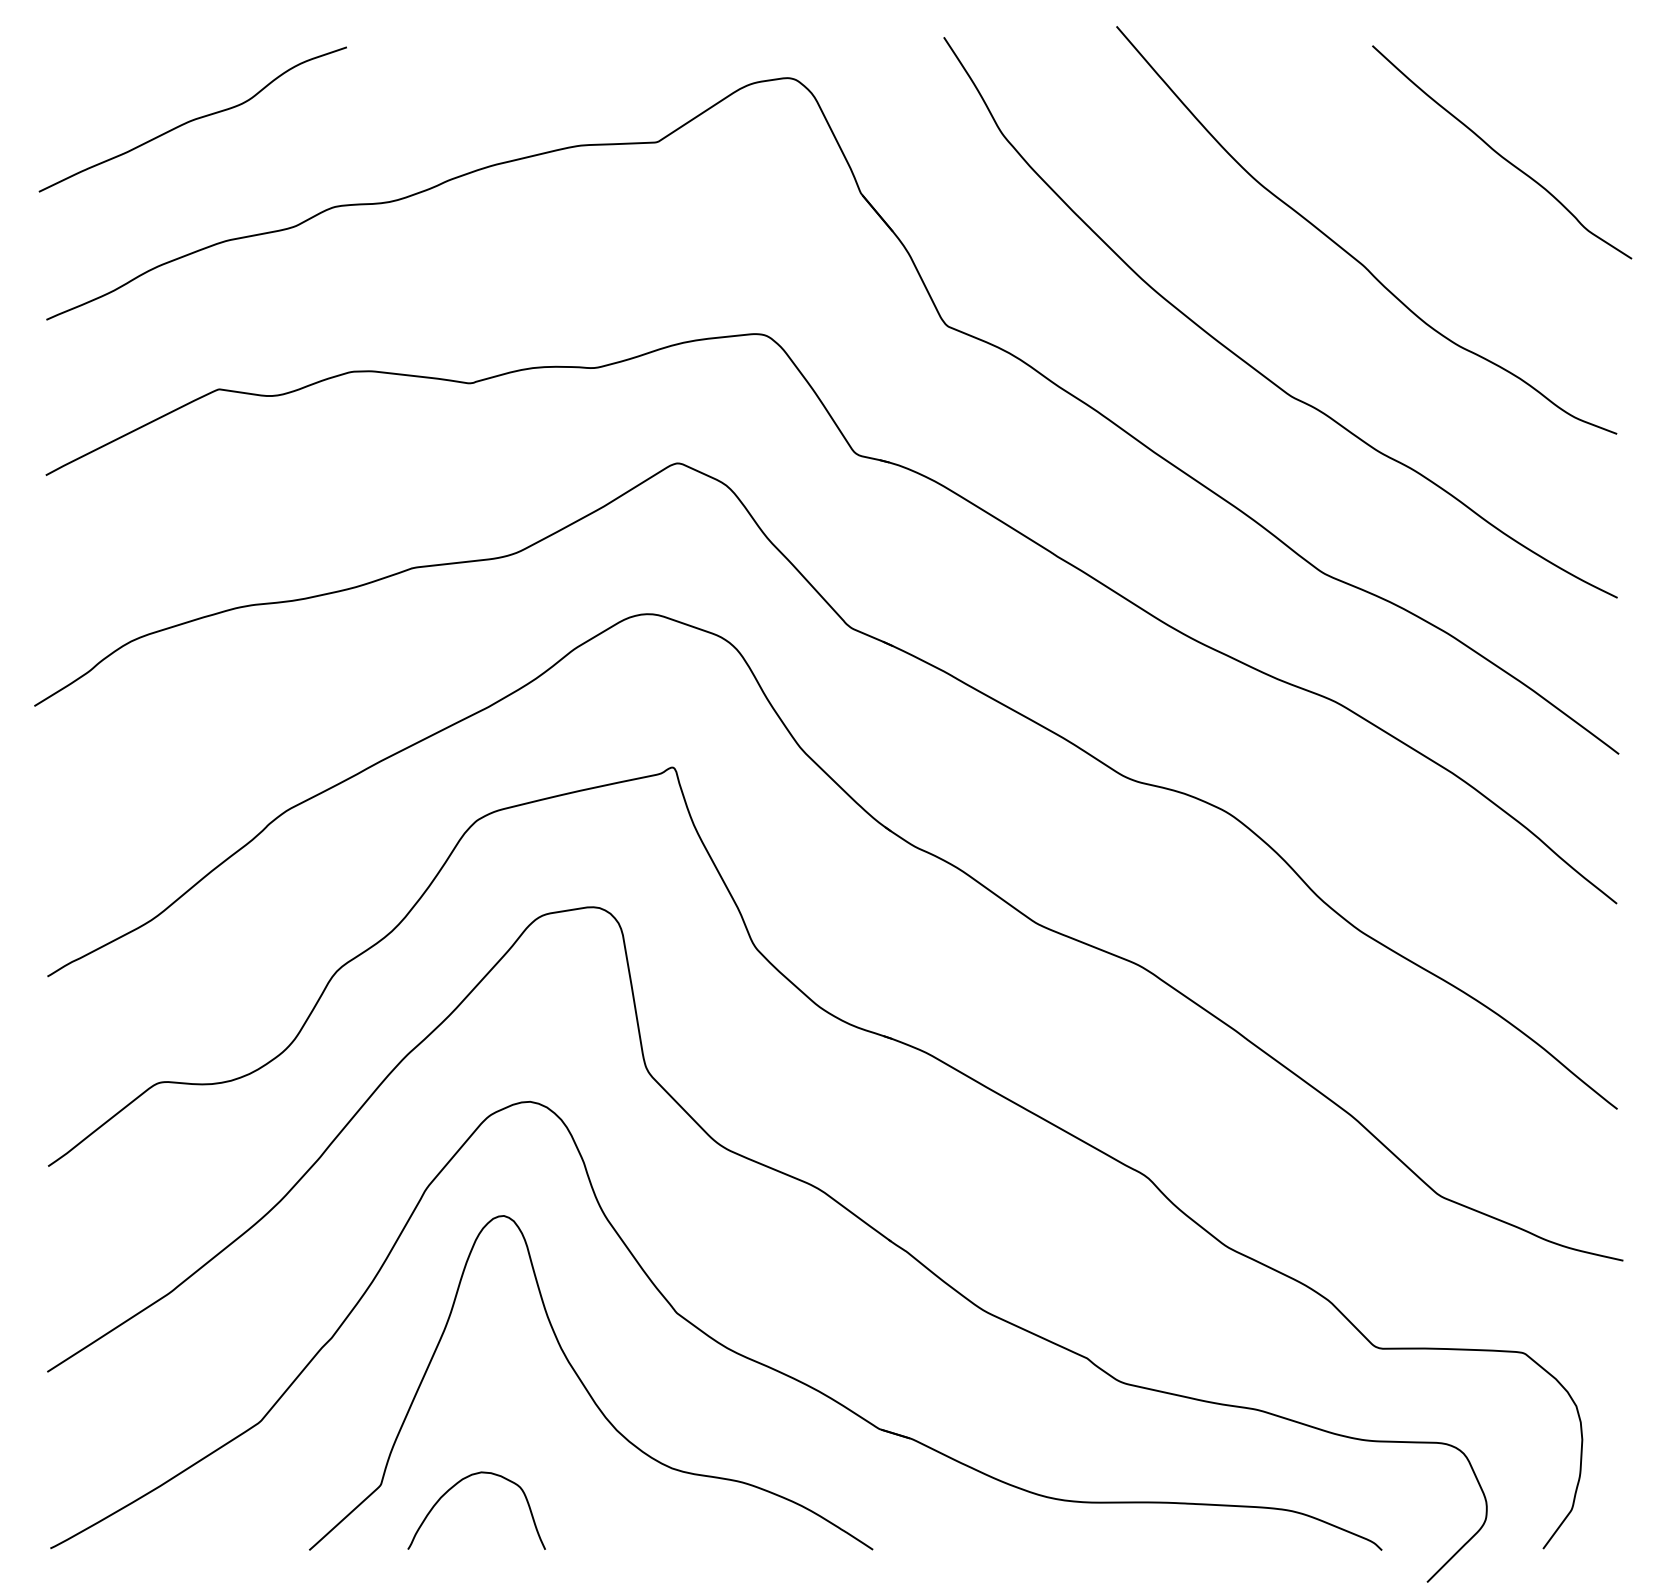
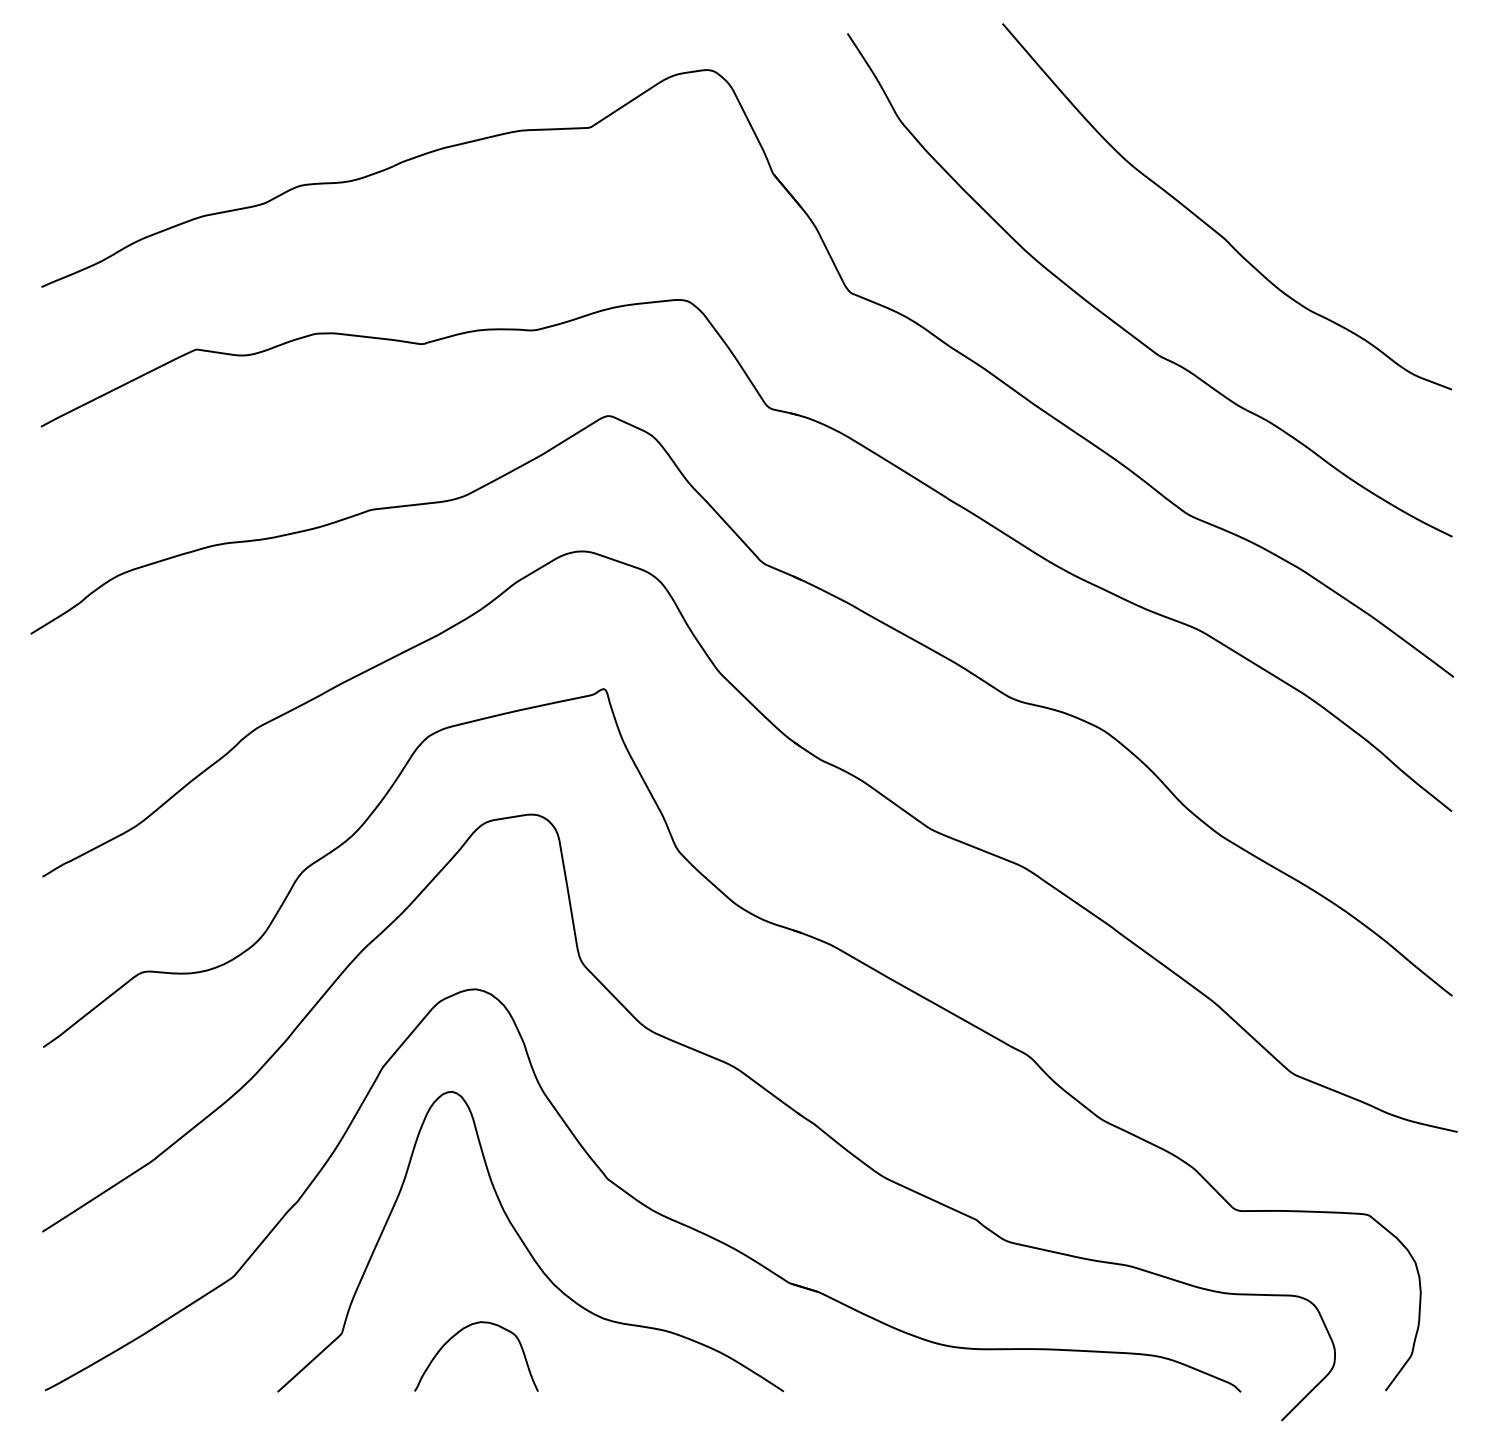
curve: (192, 119) -> (172, 107), removed
curve: (1500, 154) -> (1347, 138), removed
curve: (456, 1485) -> (458, 1333), moved

